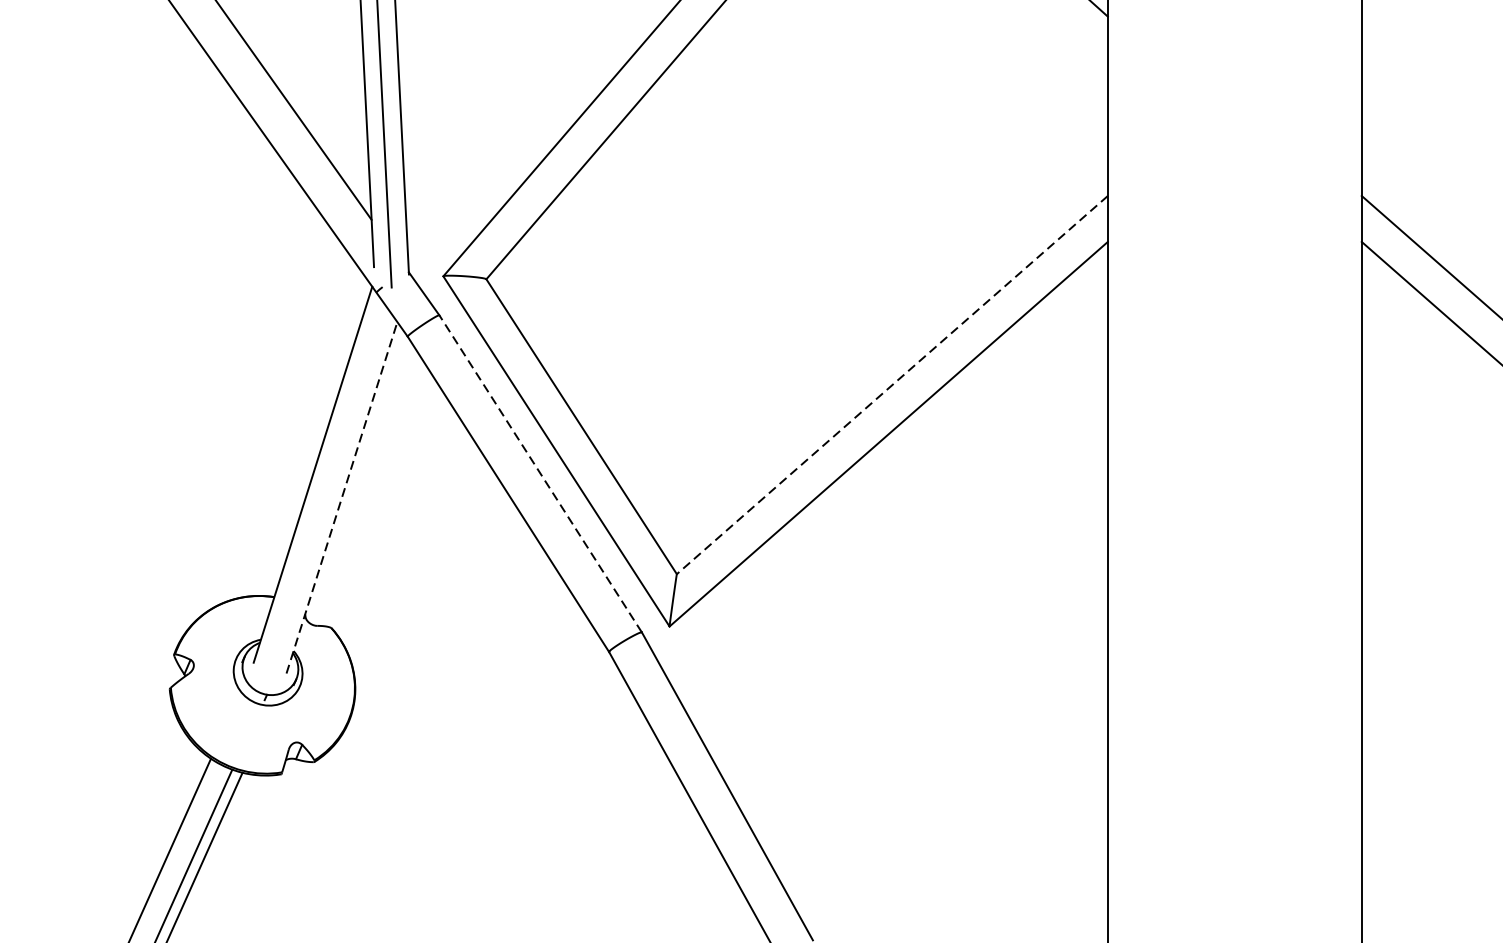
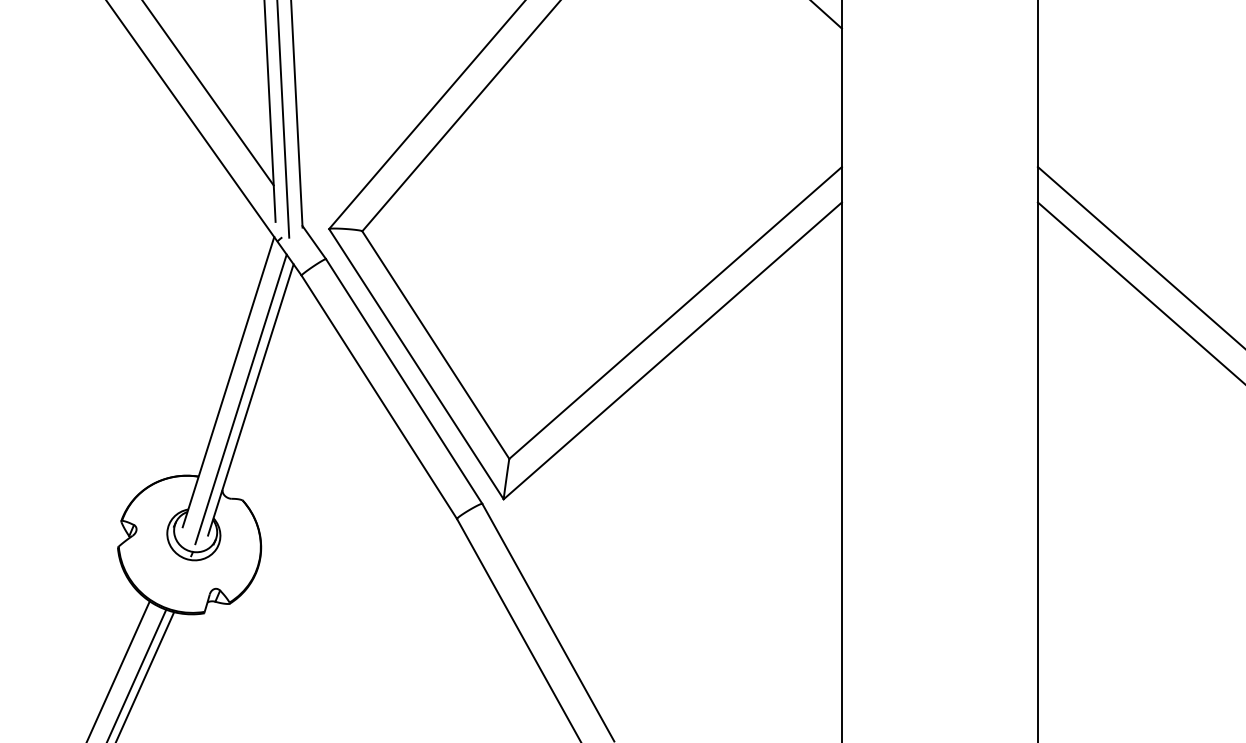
line: (892, 385) -> (675, 313), dashed -> solid
line: (539, 473) -> (403, 381), dashed -> solid
line: (328, 497) -> (240, 399), added
line: (341, 497) -> (250, 399), dashed -> solid

